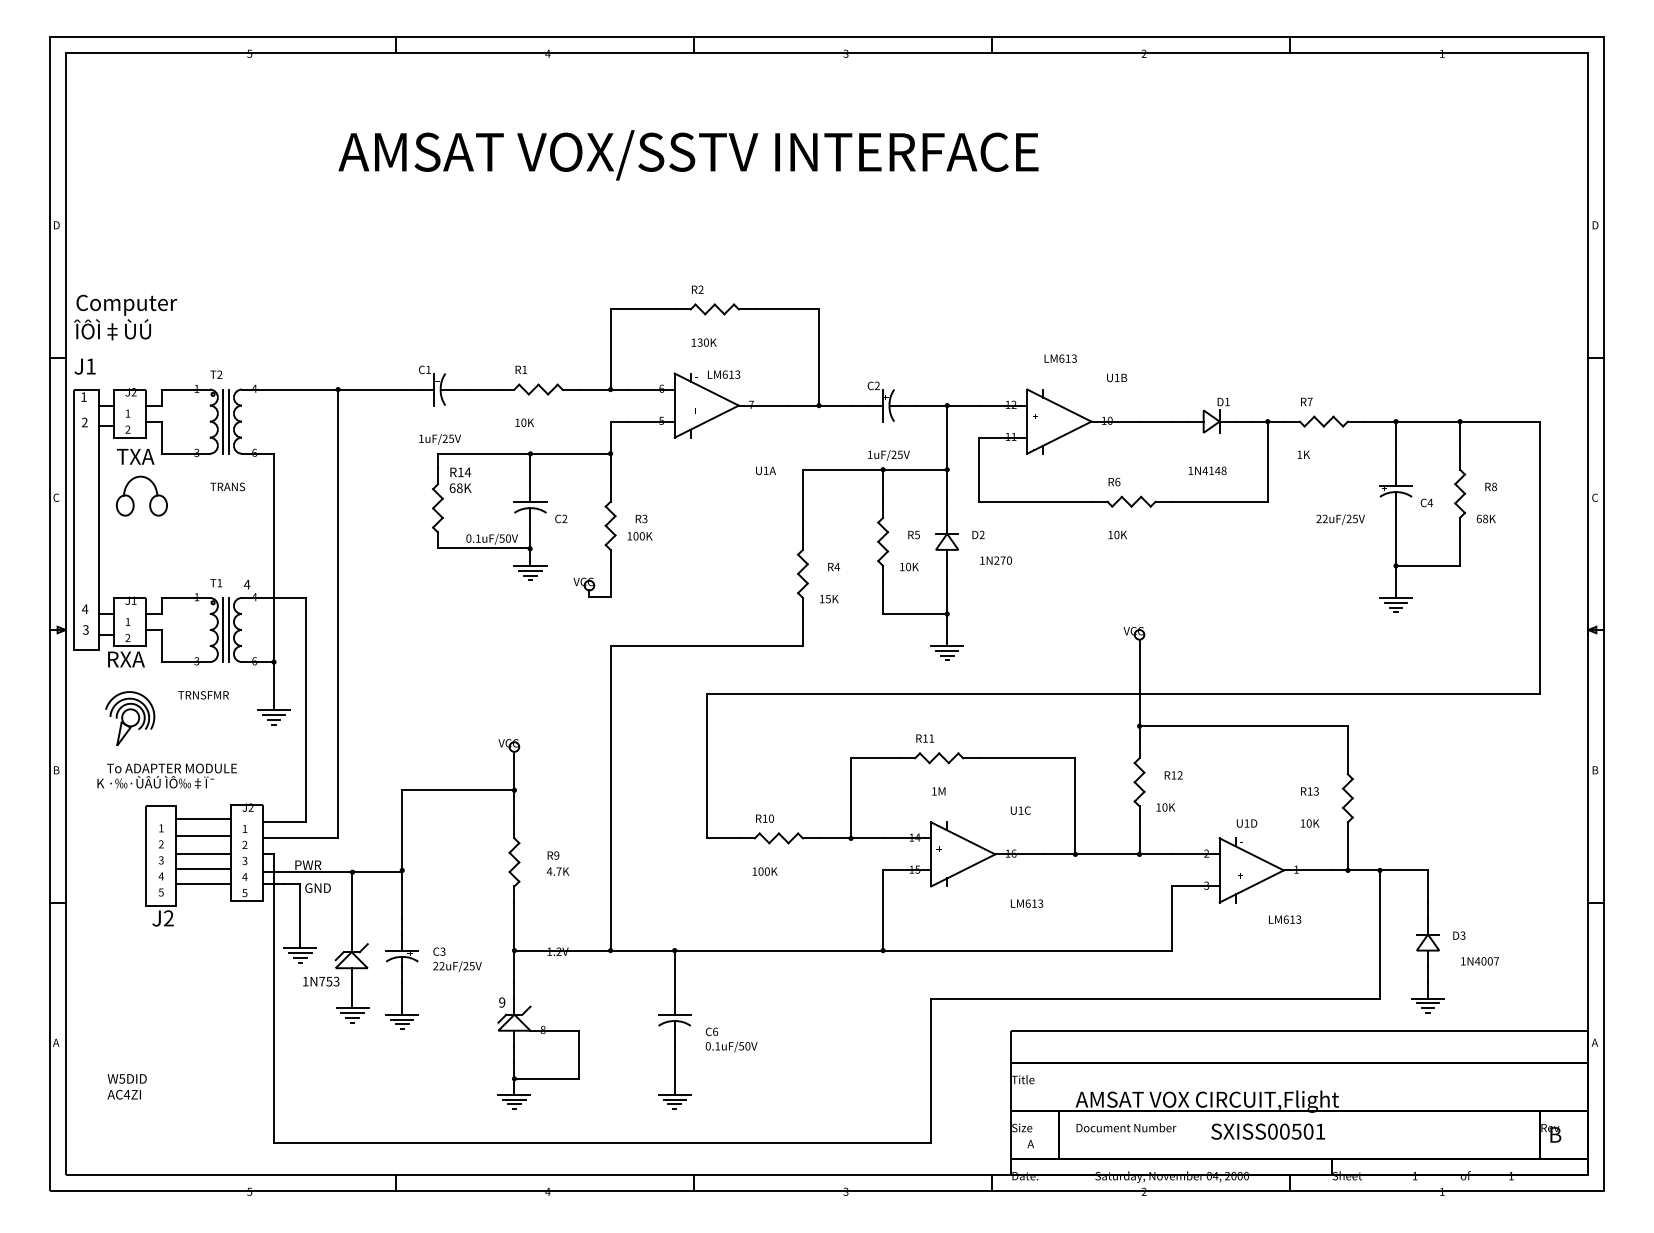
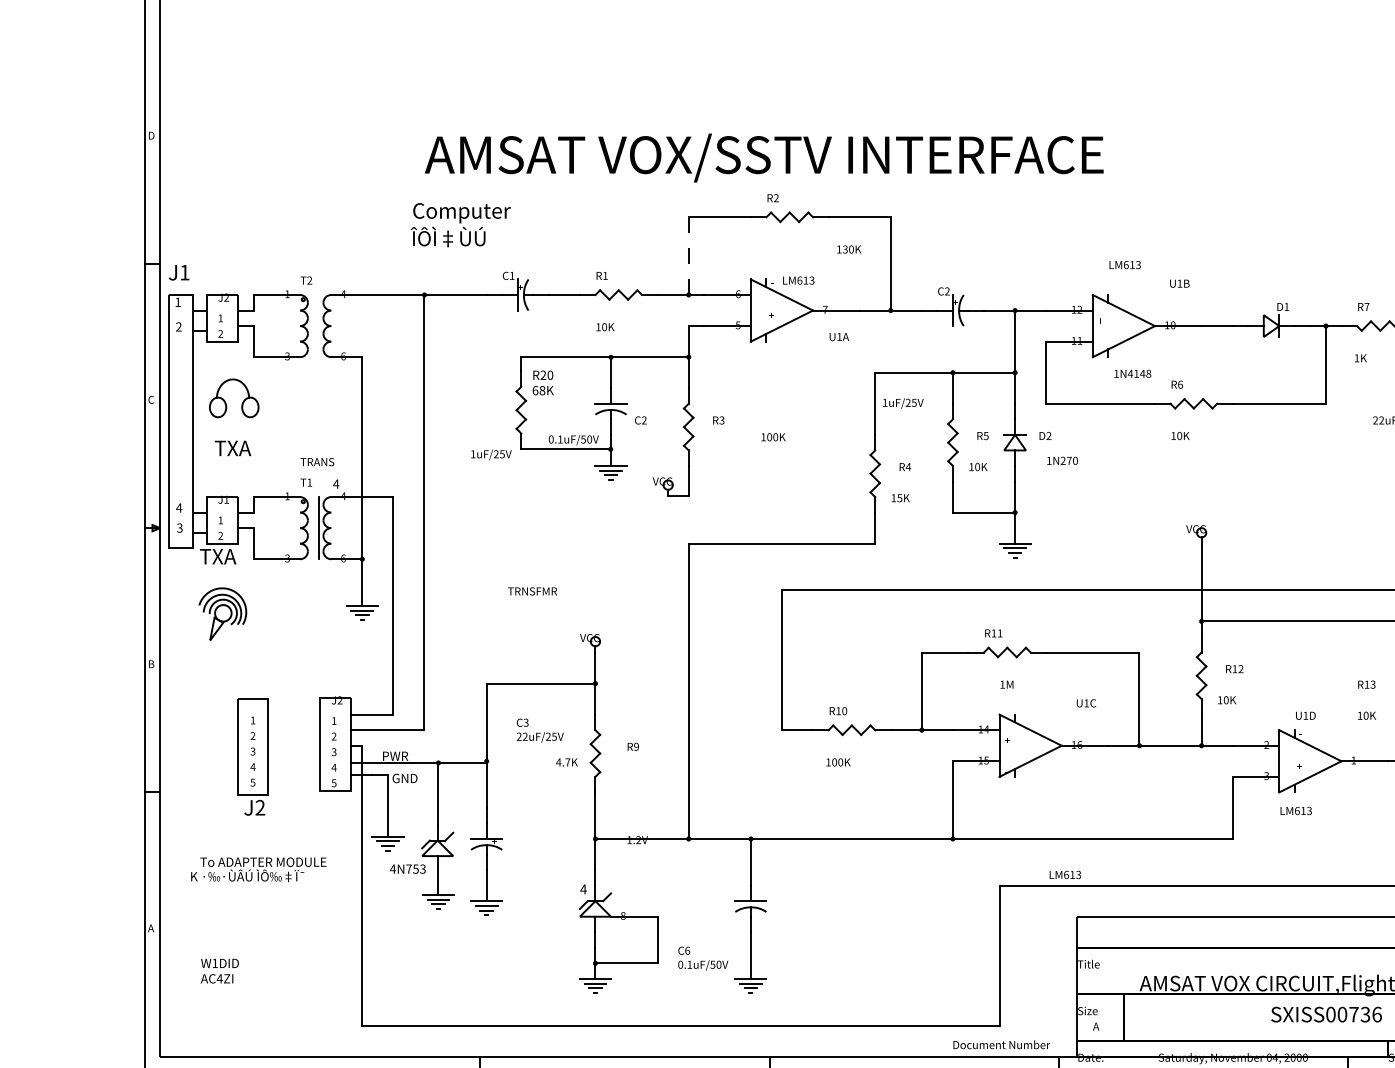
text: (688, 155) -> (764, 158), moved
text: (125, 317) -> (460, 225), moved
text: (703, 342) -> (848, 249), moved
line: (610, 350) -> (688, 257), solid -> dashed
line: (222, 421) -> (312, 325), removed
line: (229, 421) -> (319, 325), removed
text: (439, 439) -> (490, 454), moved
text: (888, 455) -> (902, 403), moved
text: (135, 456) -> (232, 448), moved
text: (765, 470) -> (838, 336), moved
text: (1207, 470) -> (1132, 373), moved
text: (464, 472) -> (547, 375), R14 -> R20
text: (227, 486) -> (317, 461), moved
text: (639, 536) -> (772, 437), moved
line: (222, 629) -> (312, 527), removed
text: (125, 659) -> (218, 556), RXA -> TXA
text: (203, 695) -> (532, 591), moved
text: (166, 775) -> (258, 868), moved
line: (203, 818) -> (293, 710), removed
line: (203, 836) -> (293, 728), removed
line: (203, 854) -> (293, 745), removed
line: (203, 869) -> (293, 760), removed
text: (557, 871) -> (566, 762), moved
line: (203, 883) -> (293, 773), removed
text: (1026, 903) -> (1064, 874), moved
text: (1285, 919) -> (1296, 810), moved
text: (457, 959) -> (540, 730), moved
text: (305, 981) -> (392, 868), 1N753 -> 4N753
text: (501, 1002) -> (582, 889), 9 -> 4
text: (731, 1039) -> (703, 958), moved
text: (122, 1078) -> (215, 963), W5DID -> W1DID
text: (1126, 1127) -> (1001, 1044), moved
text: (1308, 1131) -> (1365, 1014), SXISS00501 -> SXISS00736

